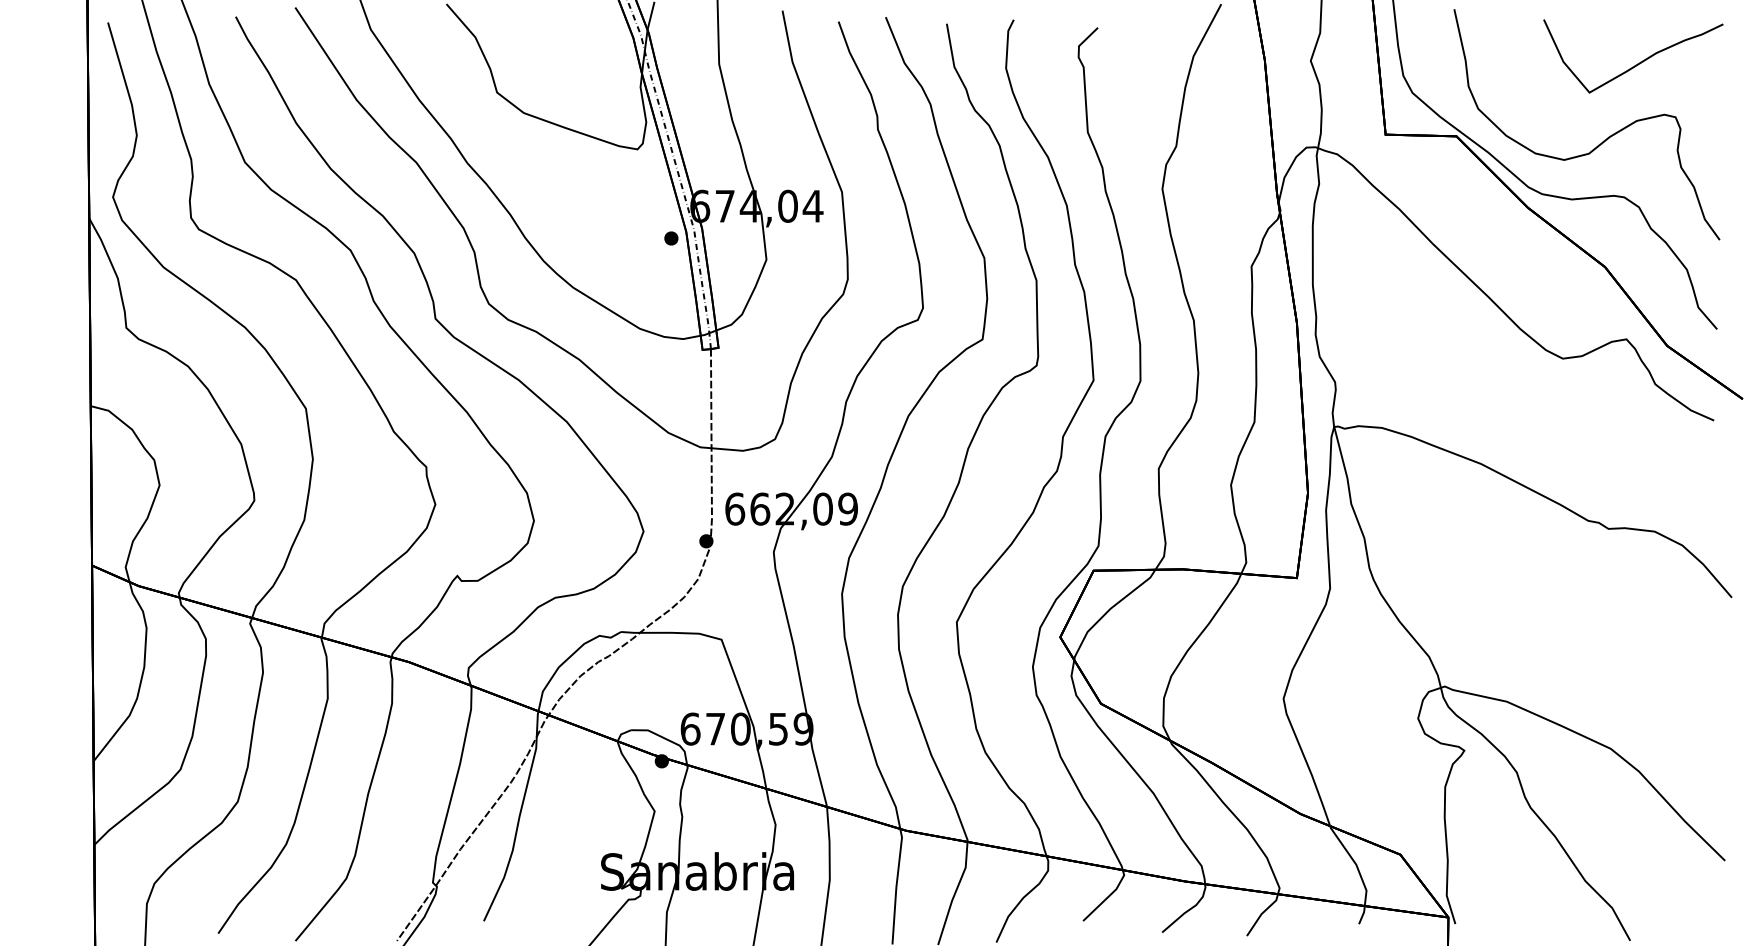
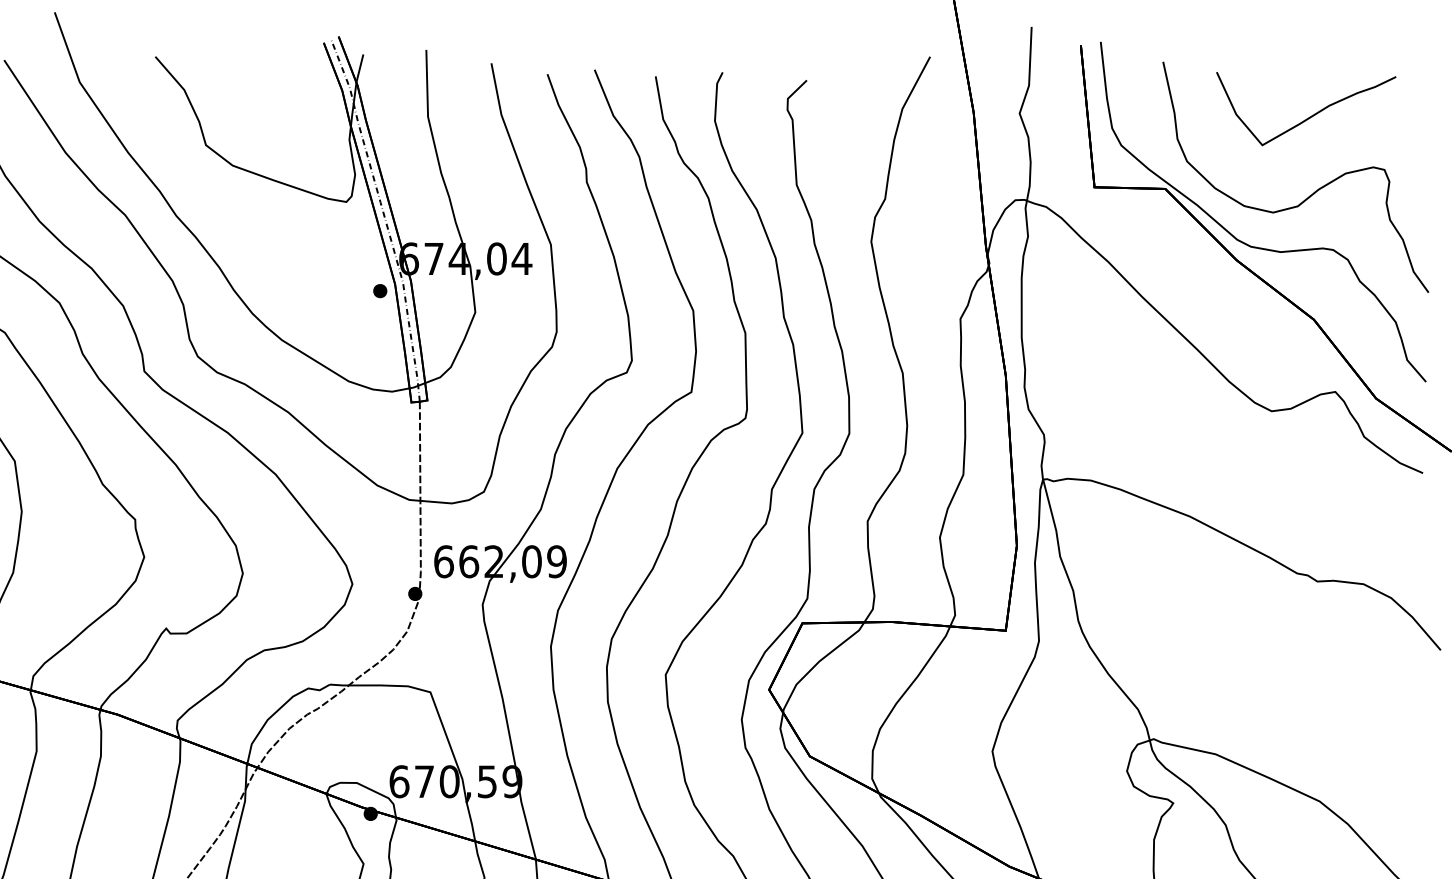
curve: (1637, 63) -> (1310, 116), moved

